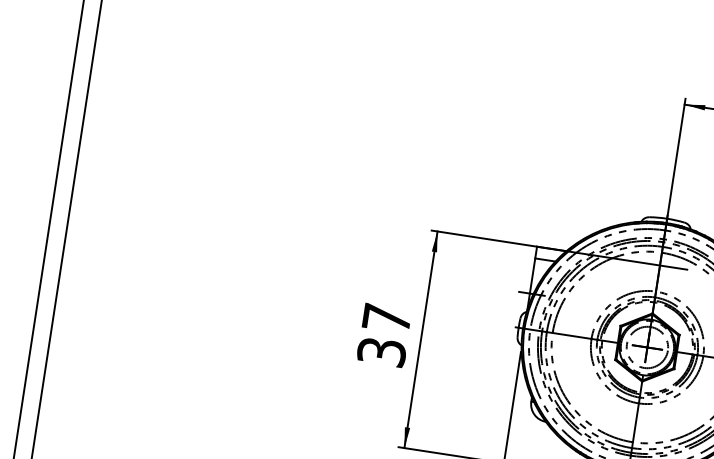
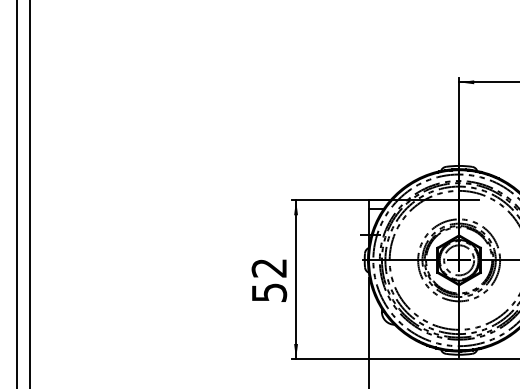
text: (383, 335) -> (268, 280), 37 -> 52

